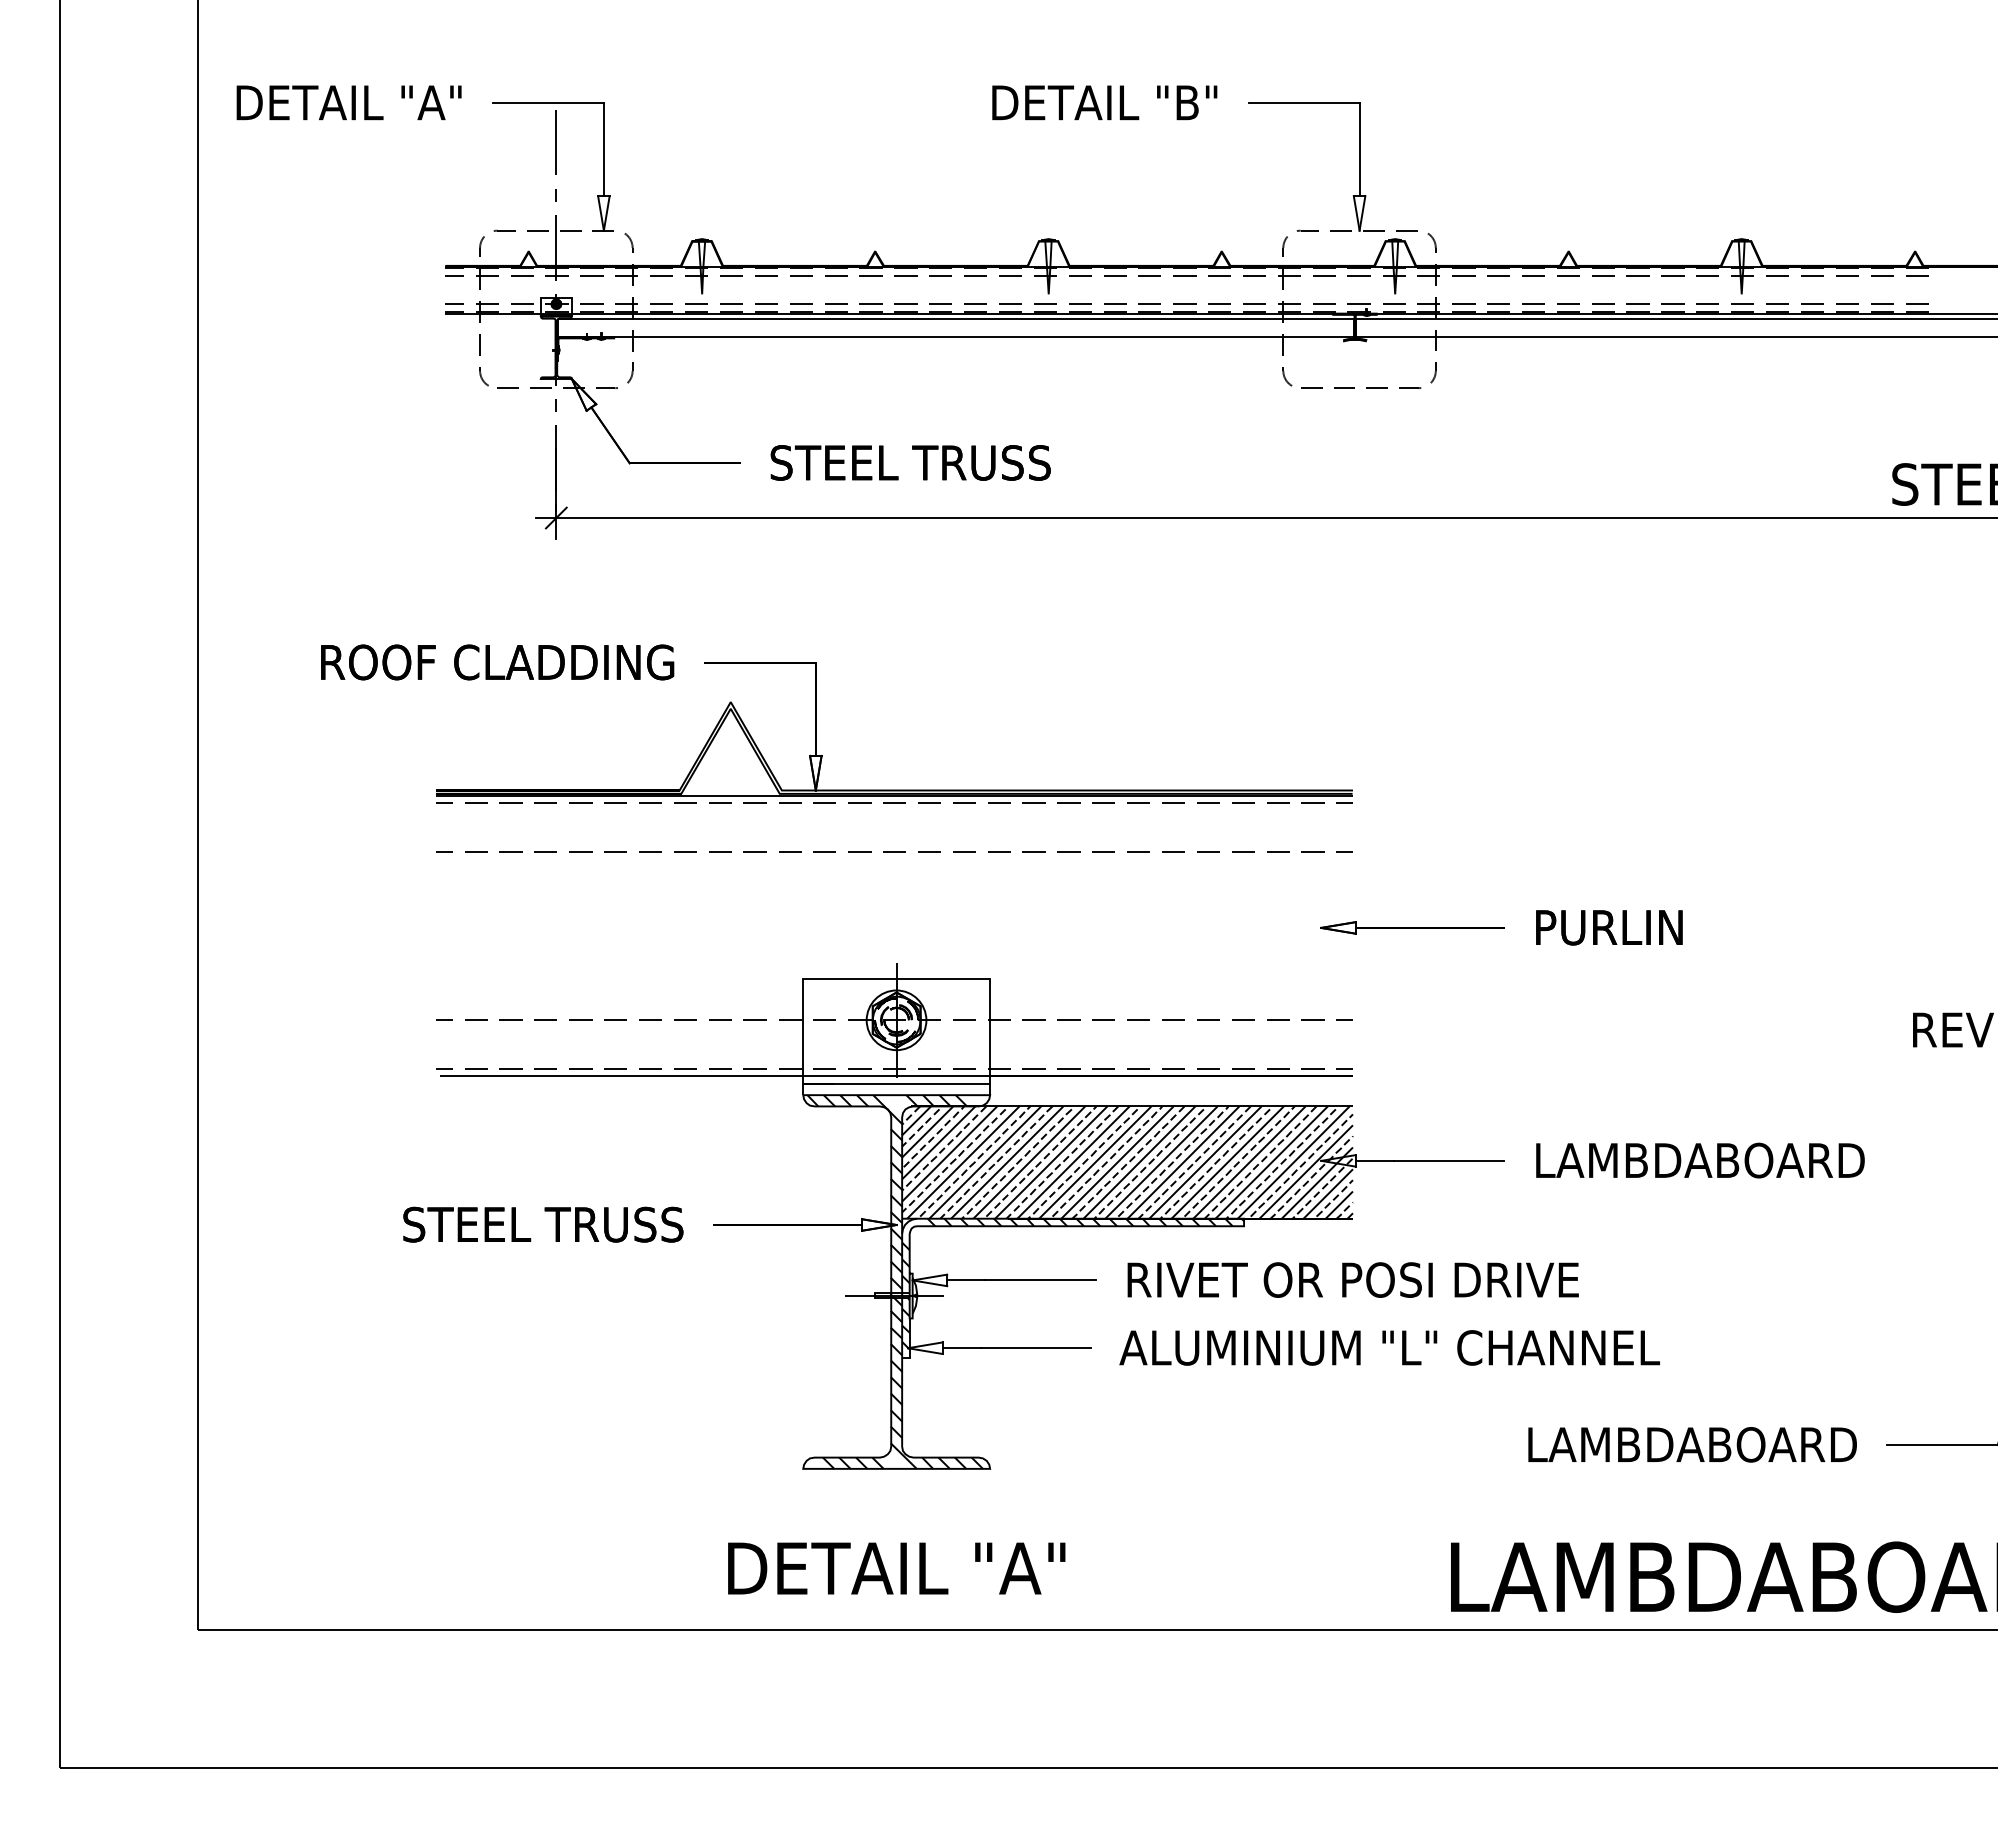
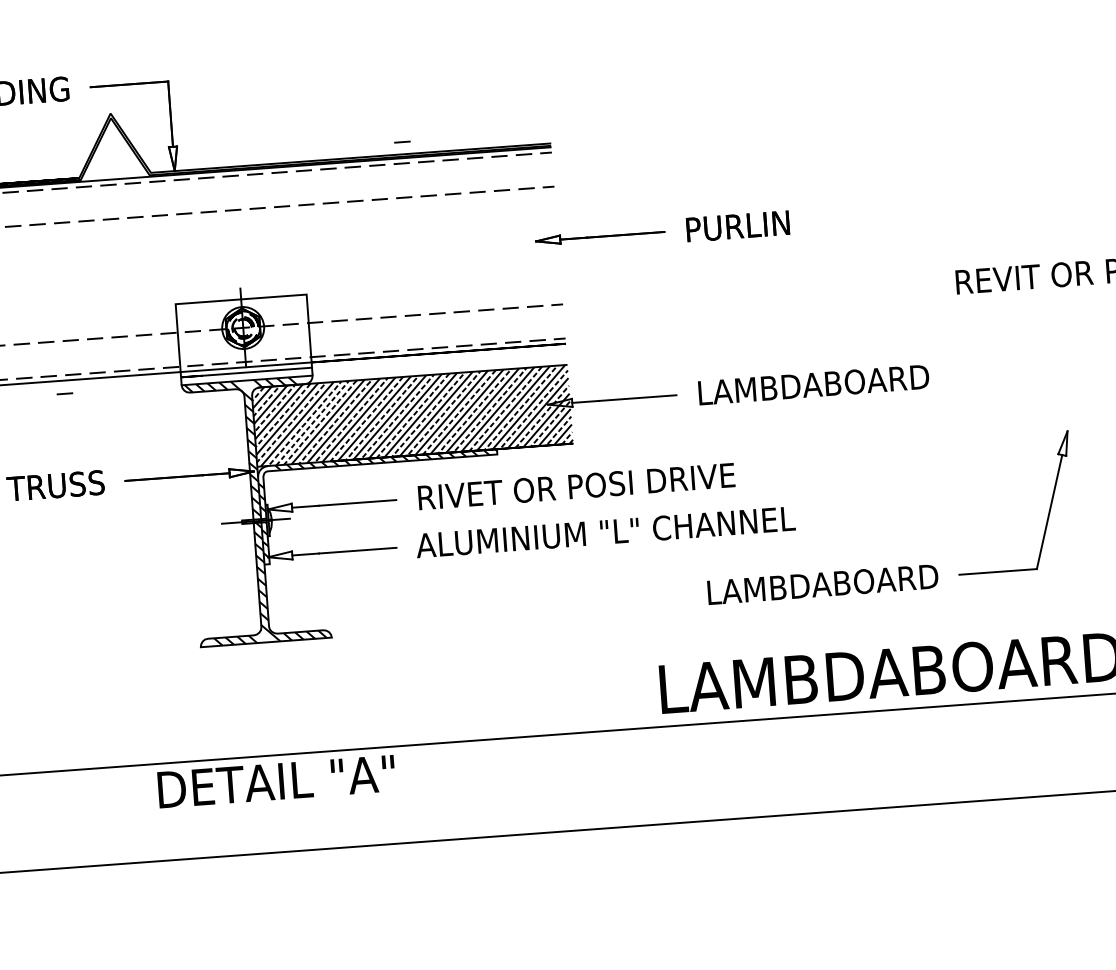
line: (1141, 772) -> (402, 141), added
line: (636, 1094) -> (64, 393), added
line: (985, 1162) -> (312, 423), solid -> dashed
text: (896, 1568) -> (276, 781), moved

